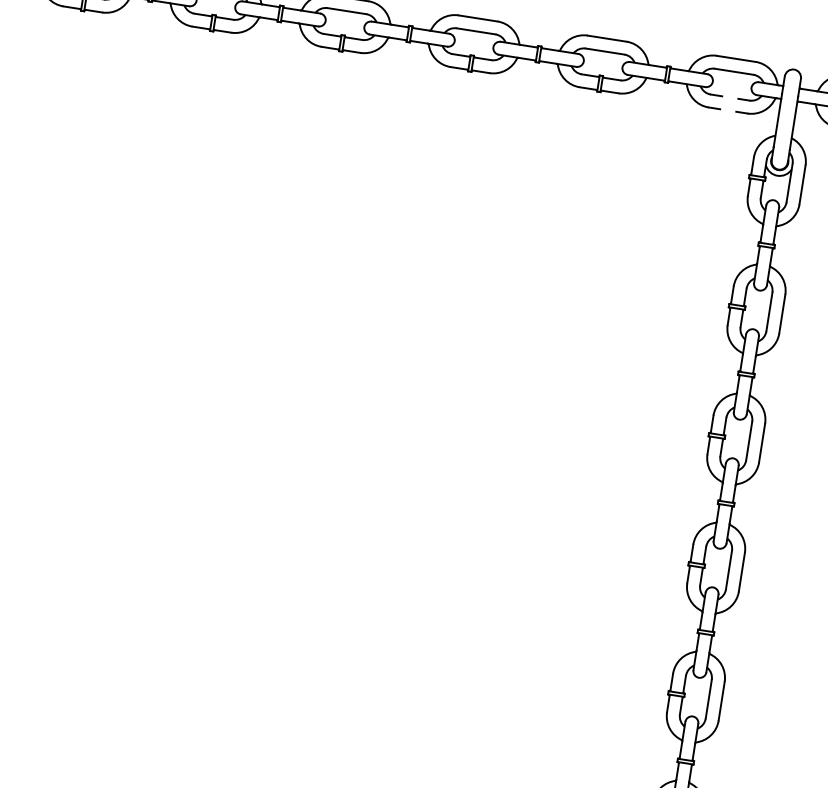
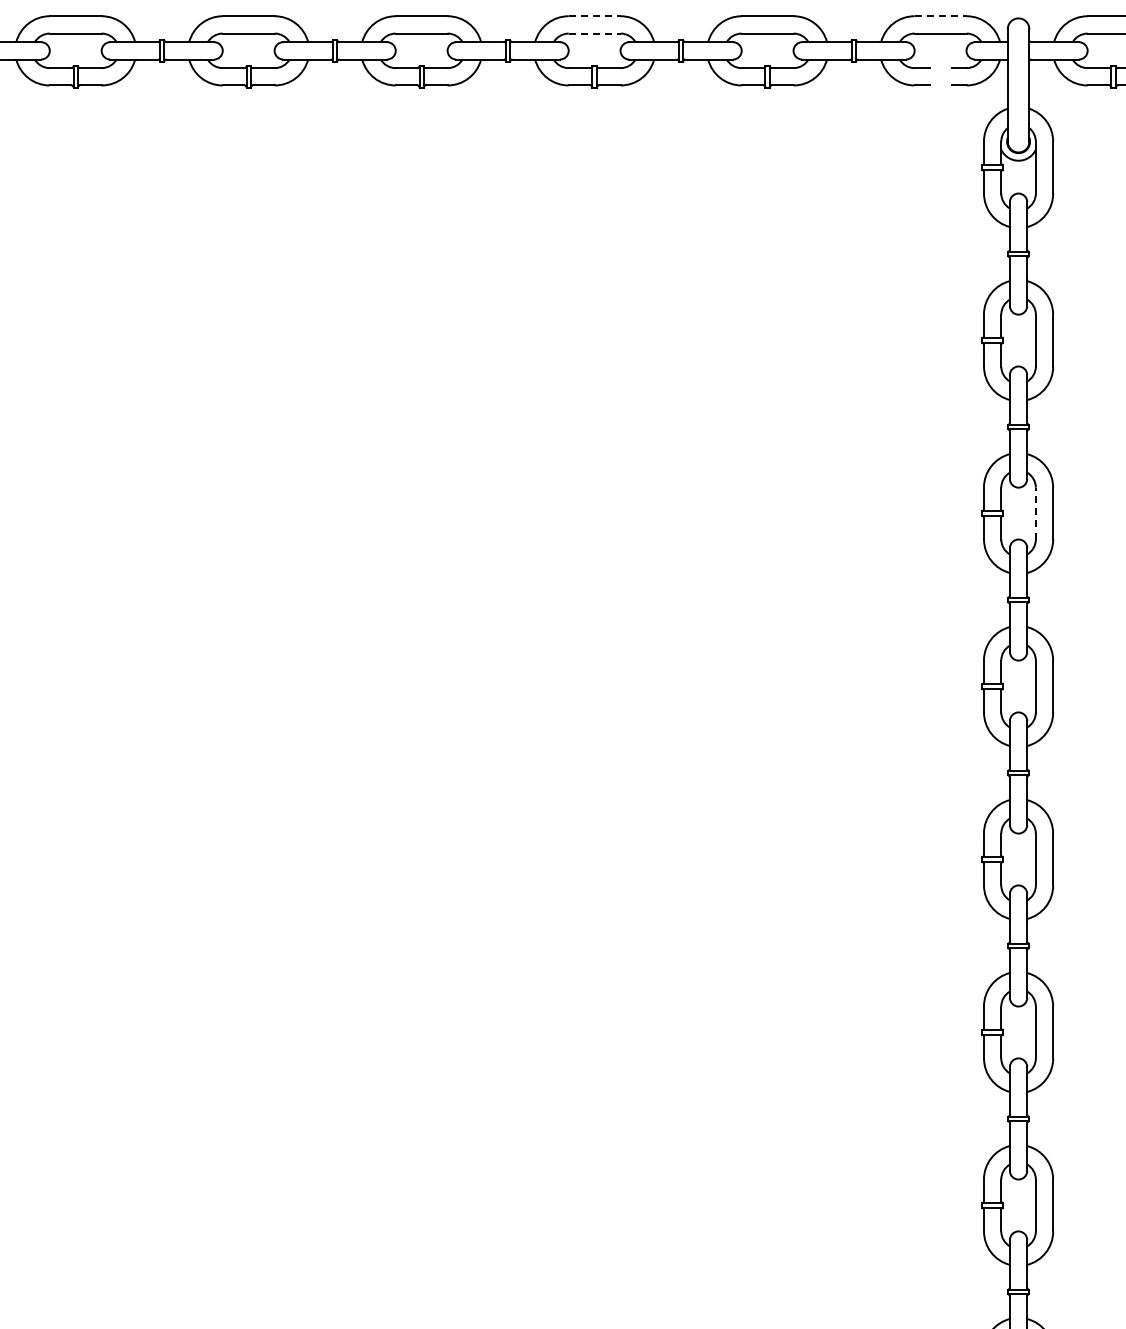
line: (477, 18) -> (594, 16), solid -> dashed
line: (475, 31) -> (594, 33), solid -> dashed
line: (736, 59) -> (940, 16), solid -> dashed
line: (748, 440) -> (1035, 513), solid -> dashed

